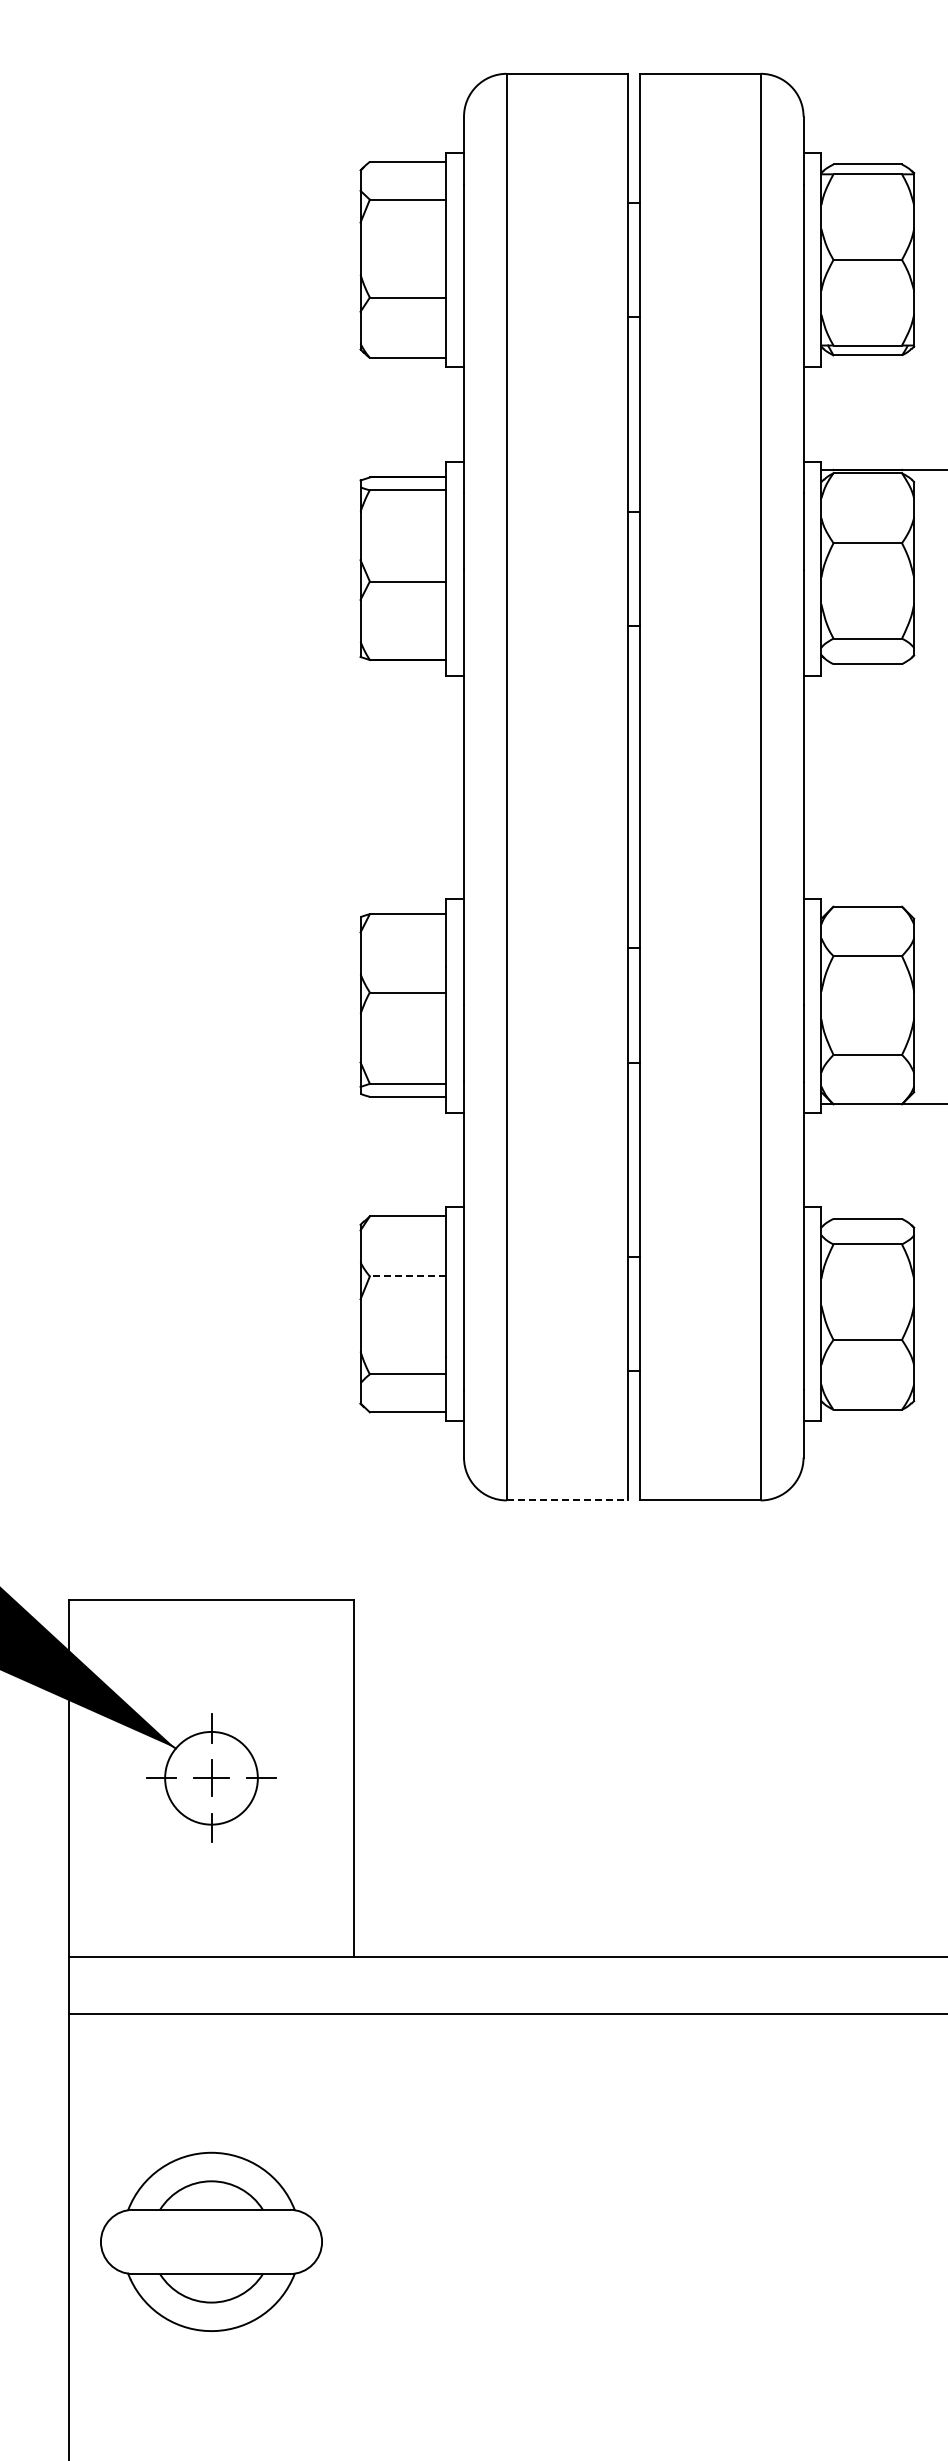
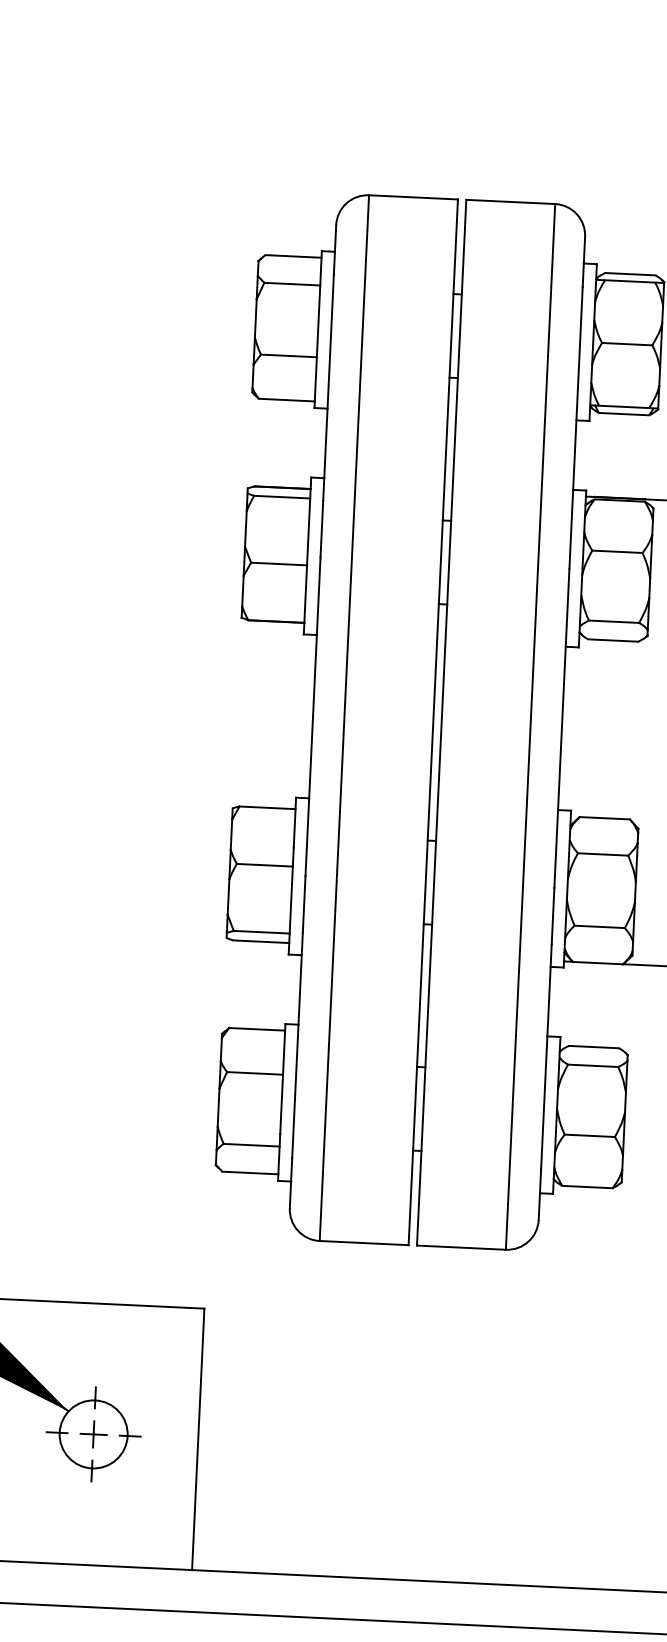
line: (407, 1276) -> (254, 1073), dashed -> solid
line: (567, 1500) -> (364, 1243), dashed -> solid

